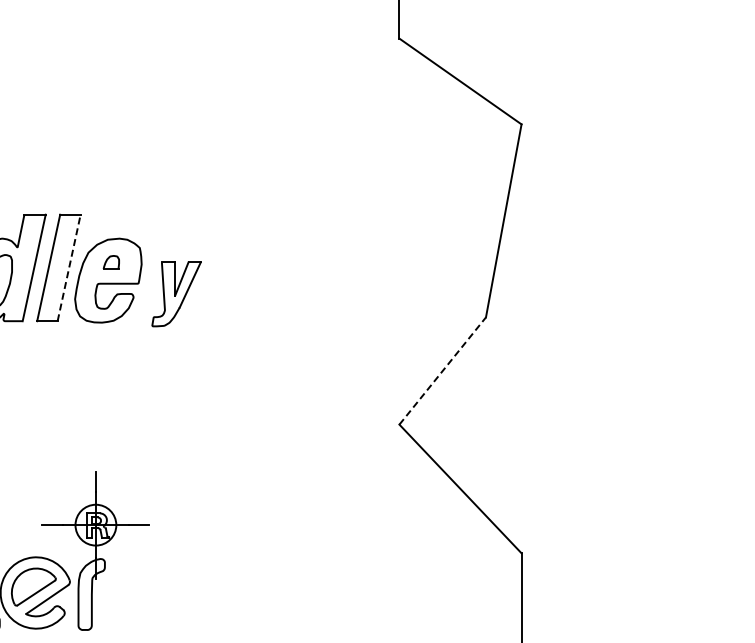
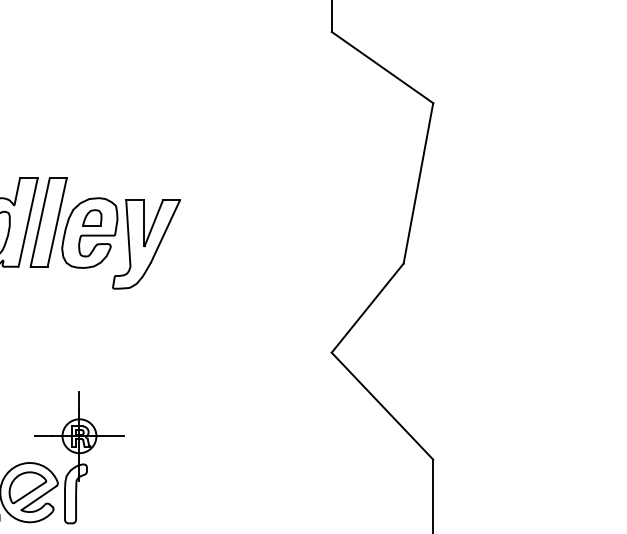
part: (111, 262) -> (92, 217), size x1.43
line: (69, 267) -> (57, 222), dashed -> solid
part: (176, 294) -> (146, 244), size x1.67
line: (442, 371) -> (367, 308), dashed -> solid

